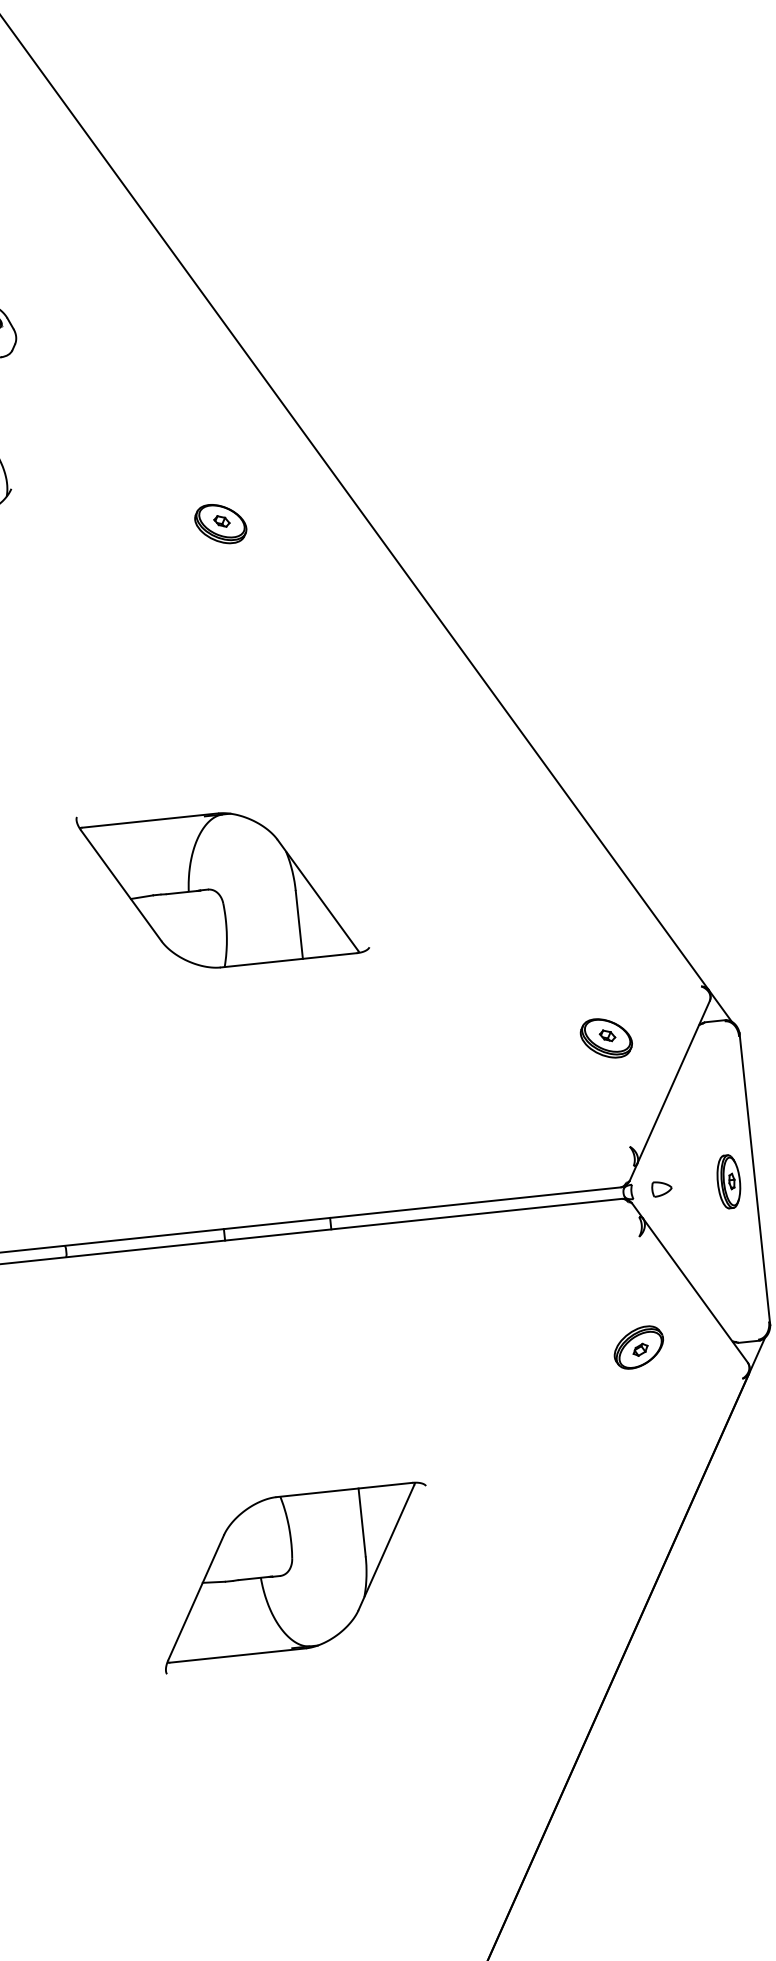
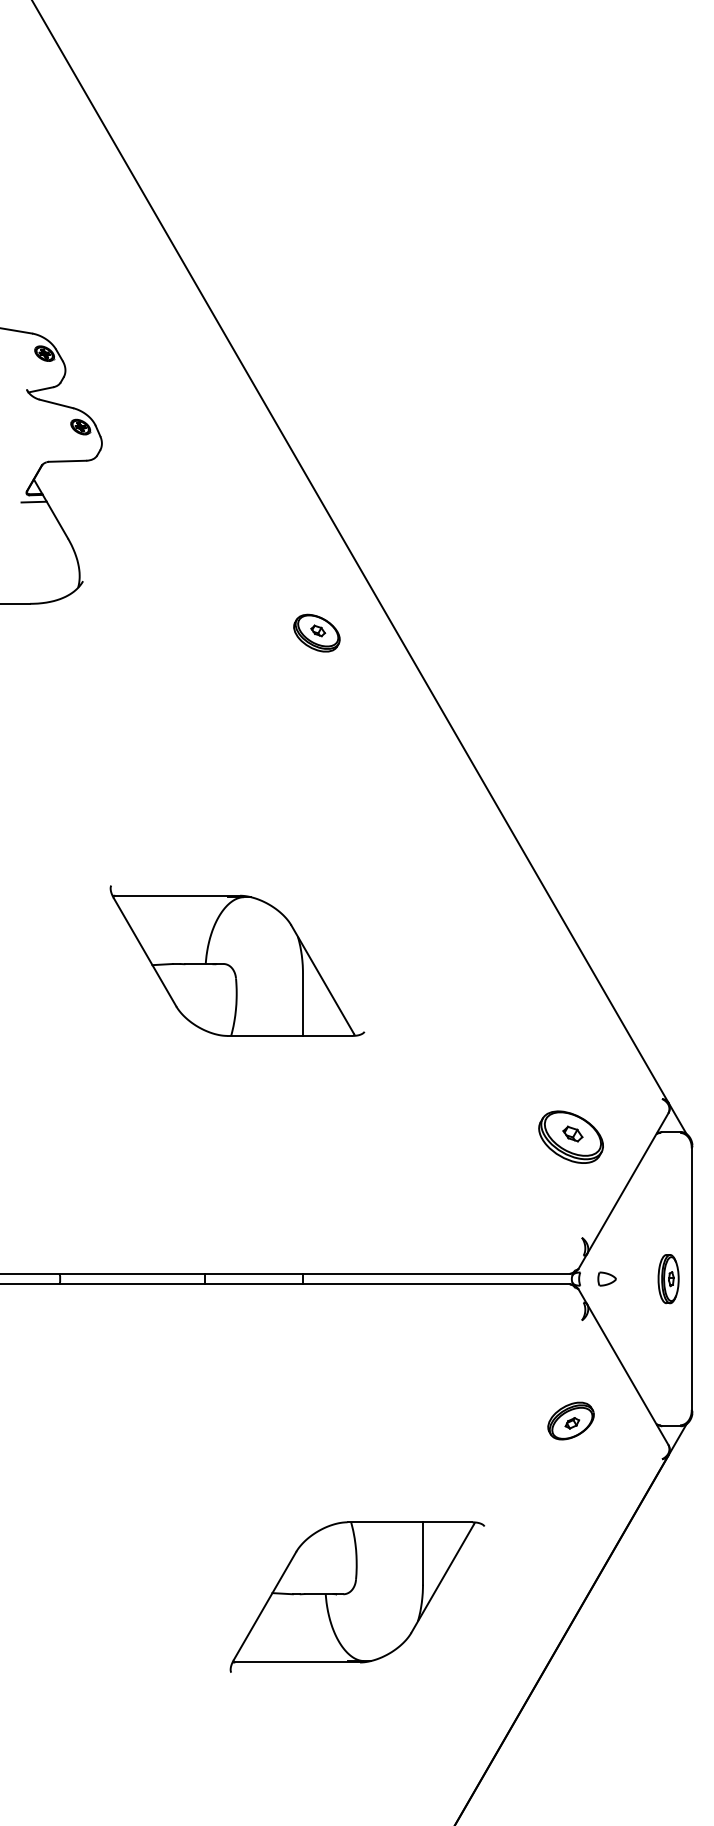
part: (220, 523) -> (316, 632), moved
part: (605, 1037) -> (570, 1136), size x1.4
part: (295, 1576) -> (357, 1596), moved

